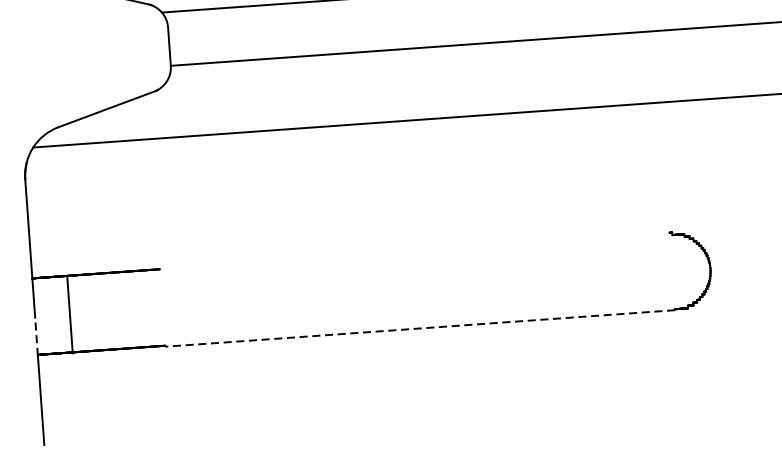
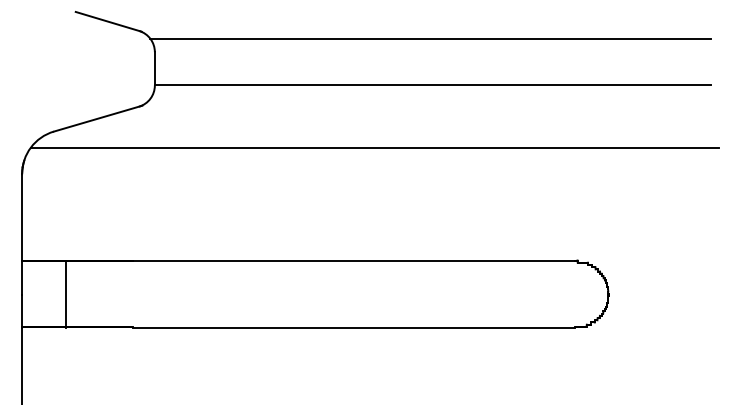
line: (414, 252) -> (353, 261), added
line: (70, 315) -> (66, 294), moved
line: (419, 328) -> (353, 327), dashed -> solid
line: (37, 337) -> (22, 311), dashed -> solid

